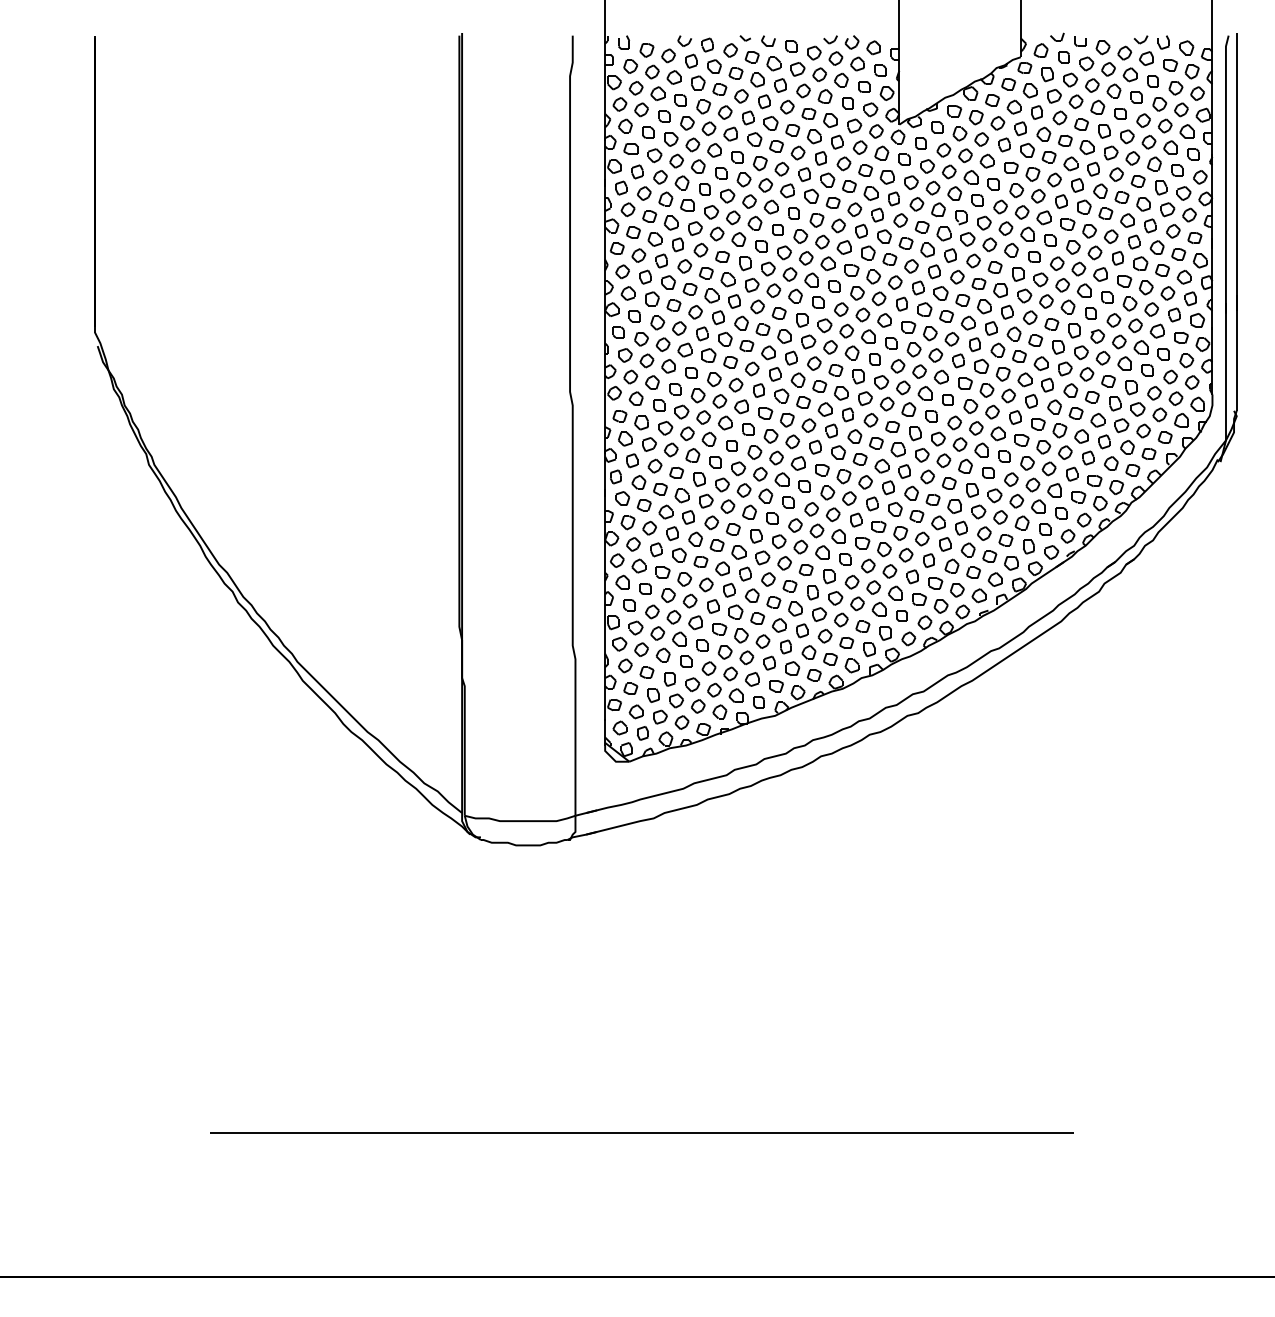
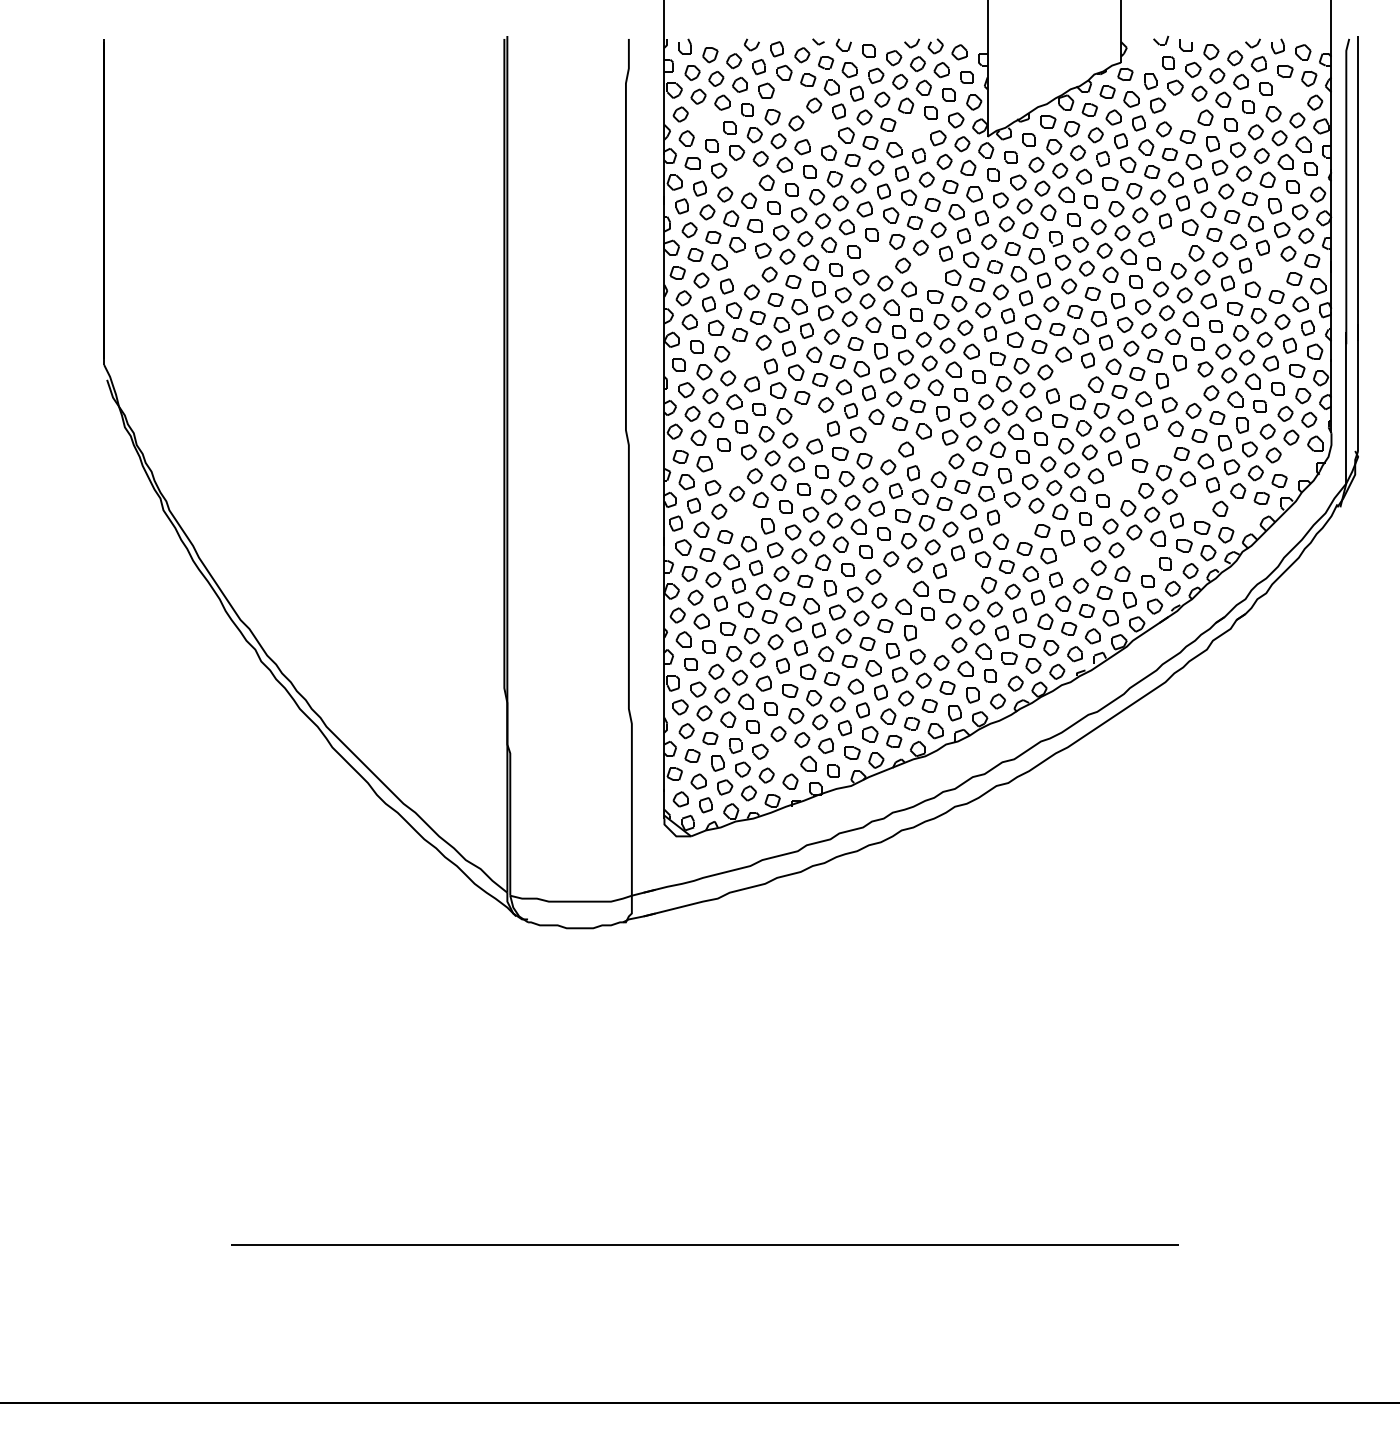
part: (1041, 50) -> (1143, 55), removed
part: (719, 88) -> (790, 97), removed
part: (1176, 88) -> (1291, 96), removed
part: (1075, 101) -> (1181, 111), removed
part: (641, 109) -> (704, 120), removed
part: (748, 118) -> (821, 129), removed
part: (830, 120) -> (911, 132), removed
part: (676, 160) -> (742, 176), removed
part: (1067, 224) -> (1172, 246), removed
part: (800, 236) -> (879, 259), removed
part: (678, 244) -> (744, 268), removed
part: (843, 247) -> (926, 271), removed
part: (1156, 247) -> (1270, 271), removed
part: (678, 328) -> (745, 360), removed
part: (974, 344) -> (1070, 378), removed
part: (1081, 353) -> (1187, 387), removed
part: (736, 384) -> (808, 422), removed
part: (803, 402) -> (882, 441), removed
part: (1054, 406) -> (1158, 446), removed
part: (847, 414) -> (930, 455), removed
part: (1181, 420) -> (1297, 461), removed
part: (666, 428) -> (731, 470), removed
part: (1022, 440) -> (1122, 483), removed
part: (1087, 457) -> (1194, 502), removed
part: (1132, 469) -> (1243, 515), removed
part: (676, 472) -> (742, 518), removed
part: (927, 476) -> (1018, 523), removed
part: (1038, 506) -> (1140, 556), removed
part: (979, 512) -> (1075, 562), removed
part: (879, 526) -> (965, 577), removed
part: (817, 530) -> (897, 582), removed
part: (851, 582) -> (935, 639), removed
part: (714, 689) -> (784, 757), removed

